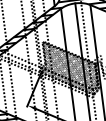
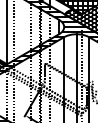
hatch: (68, 68) -> (63, 88), removed

